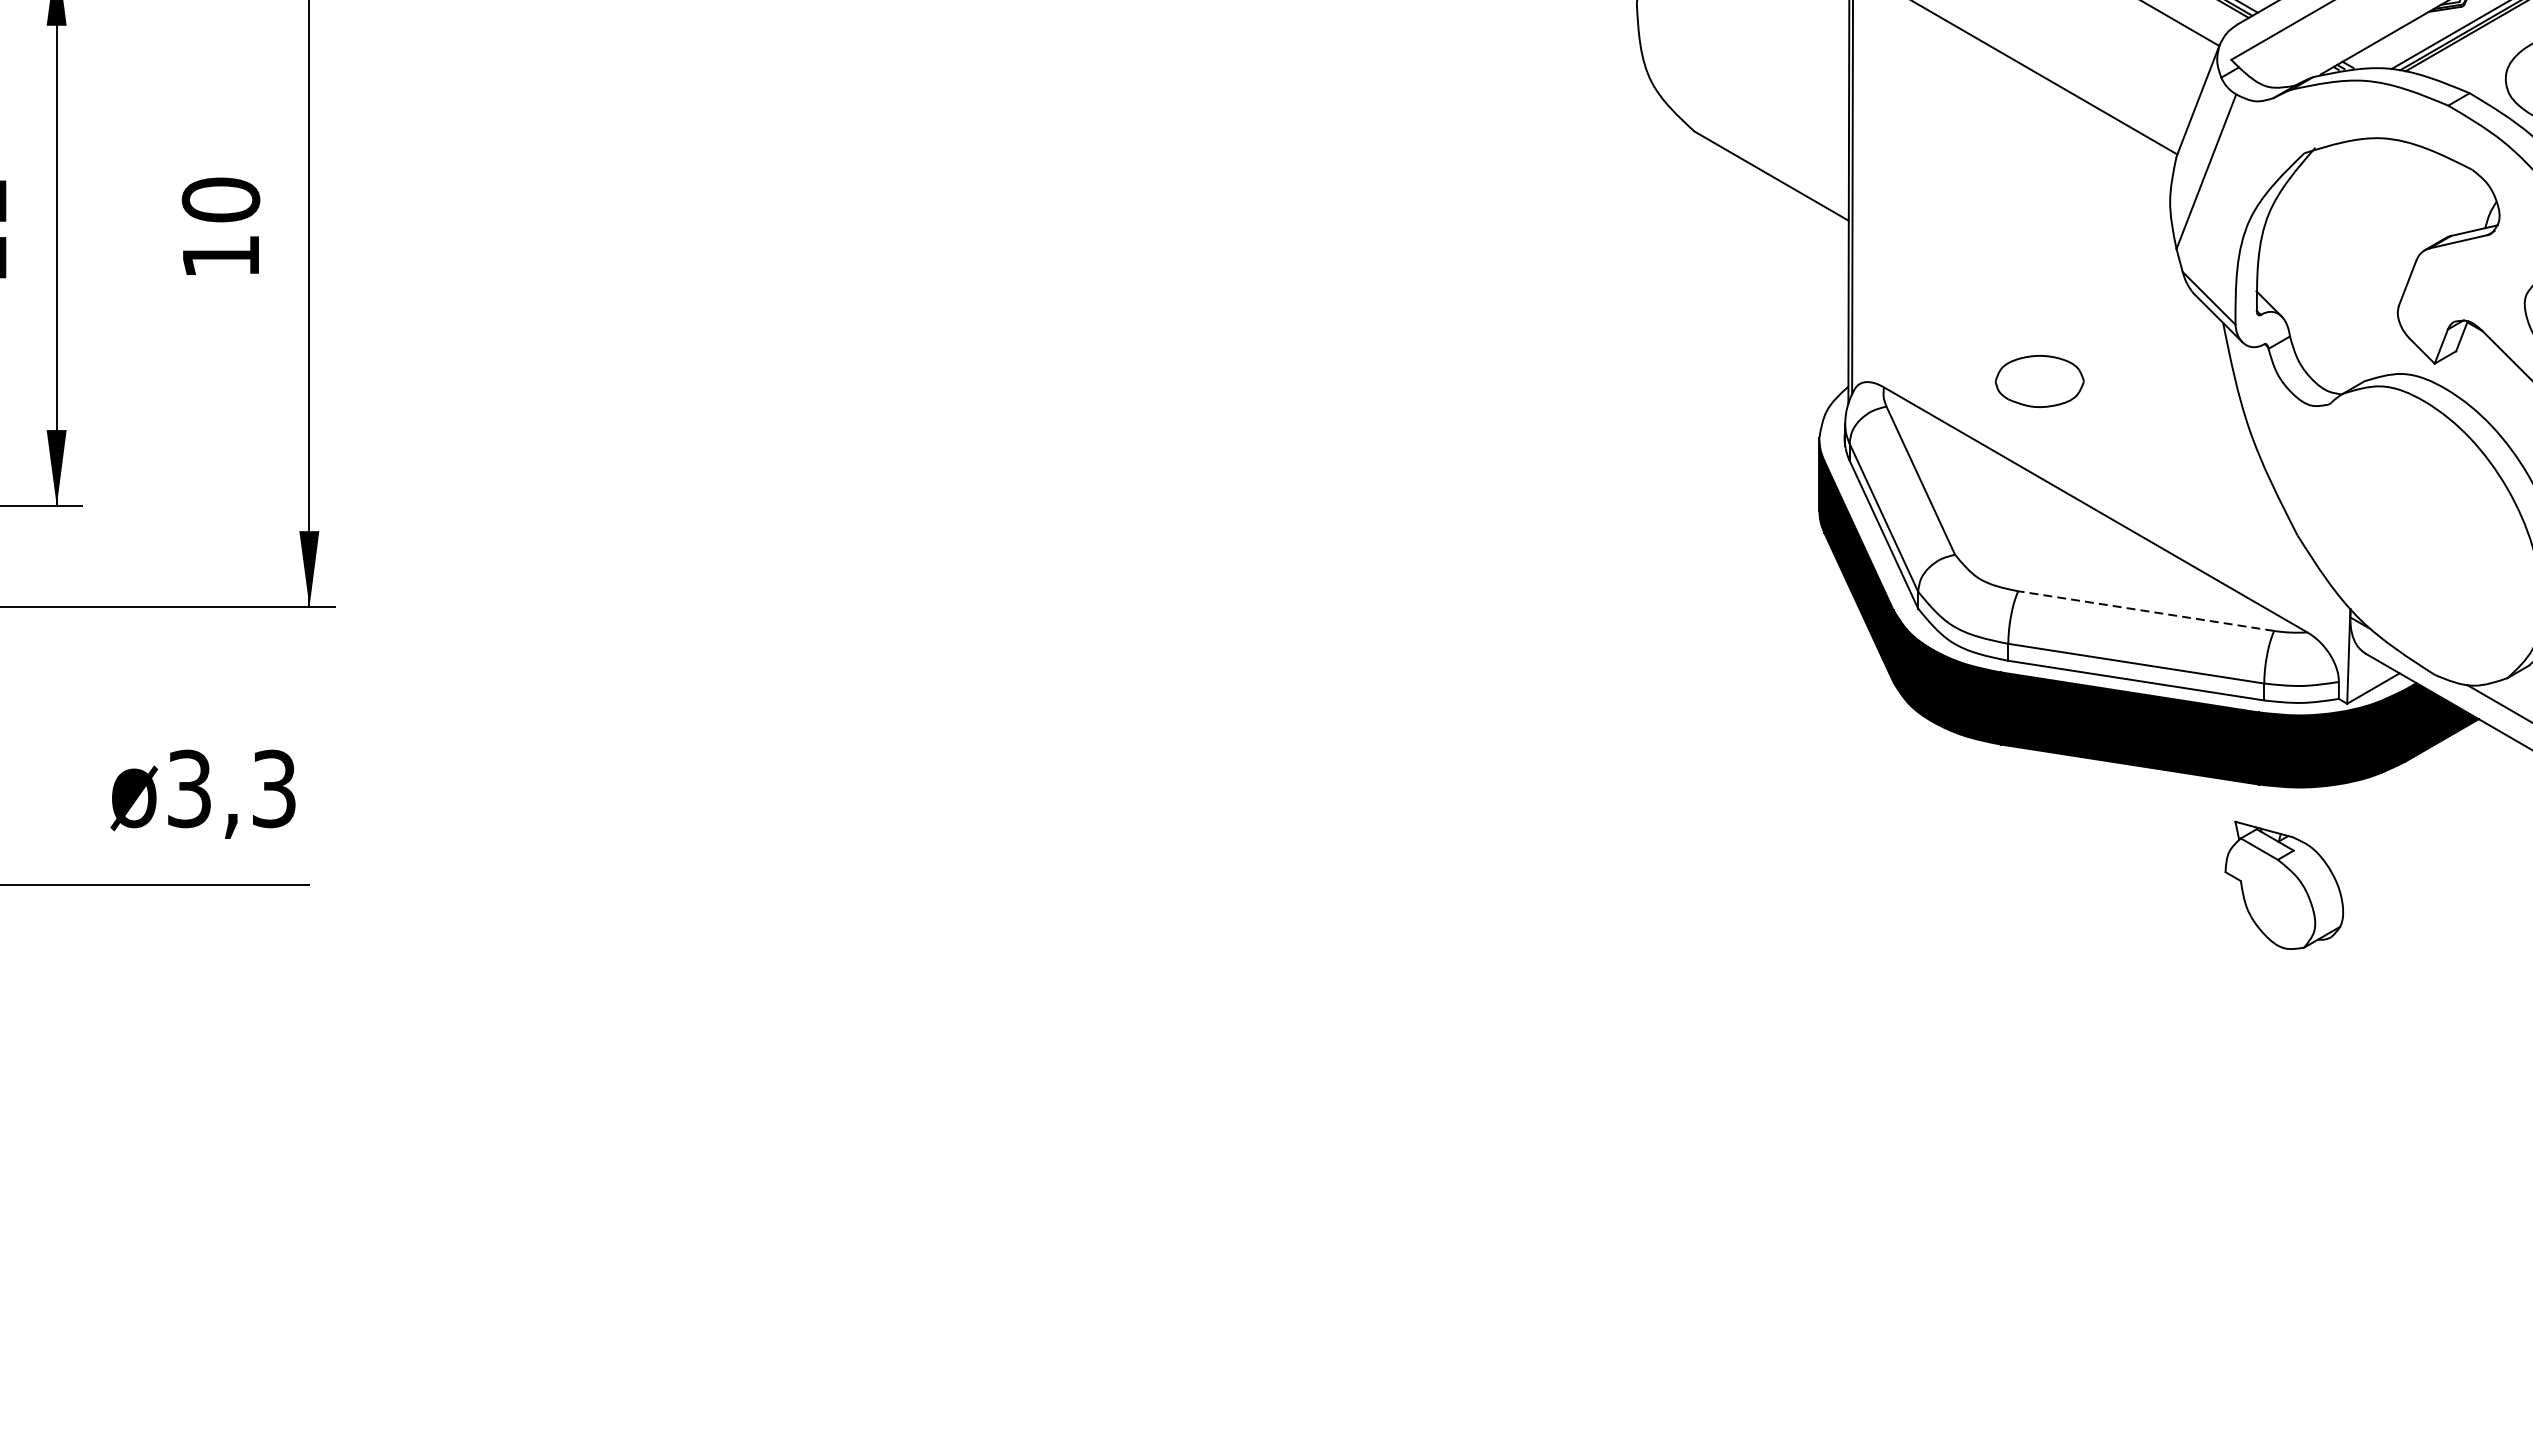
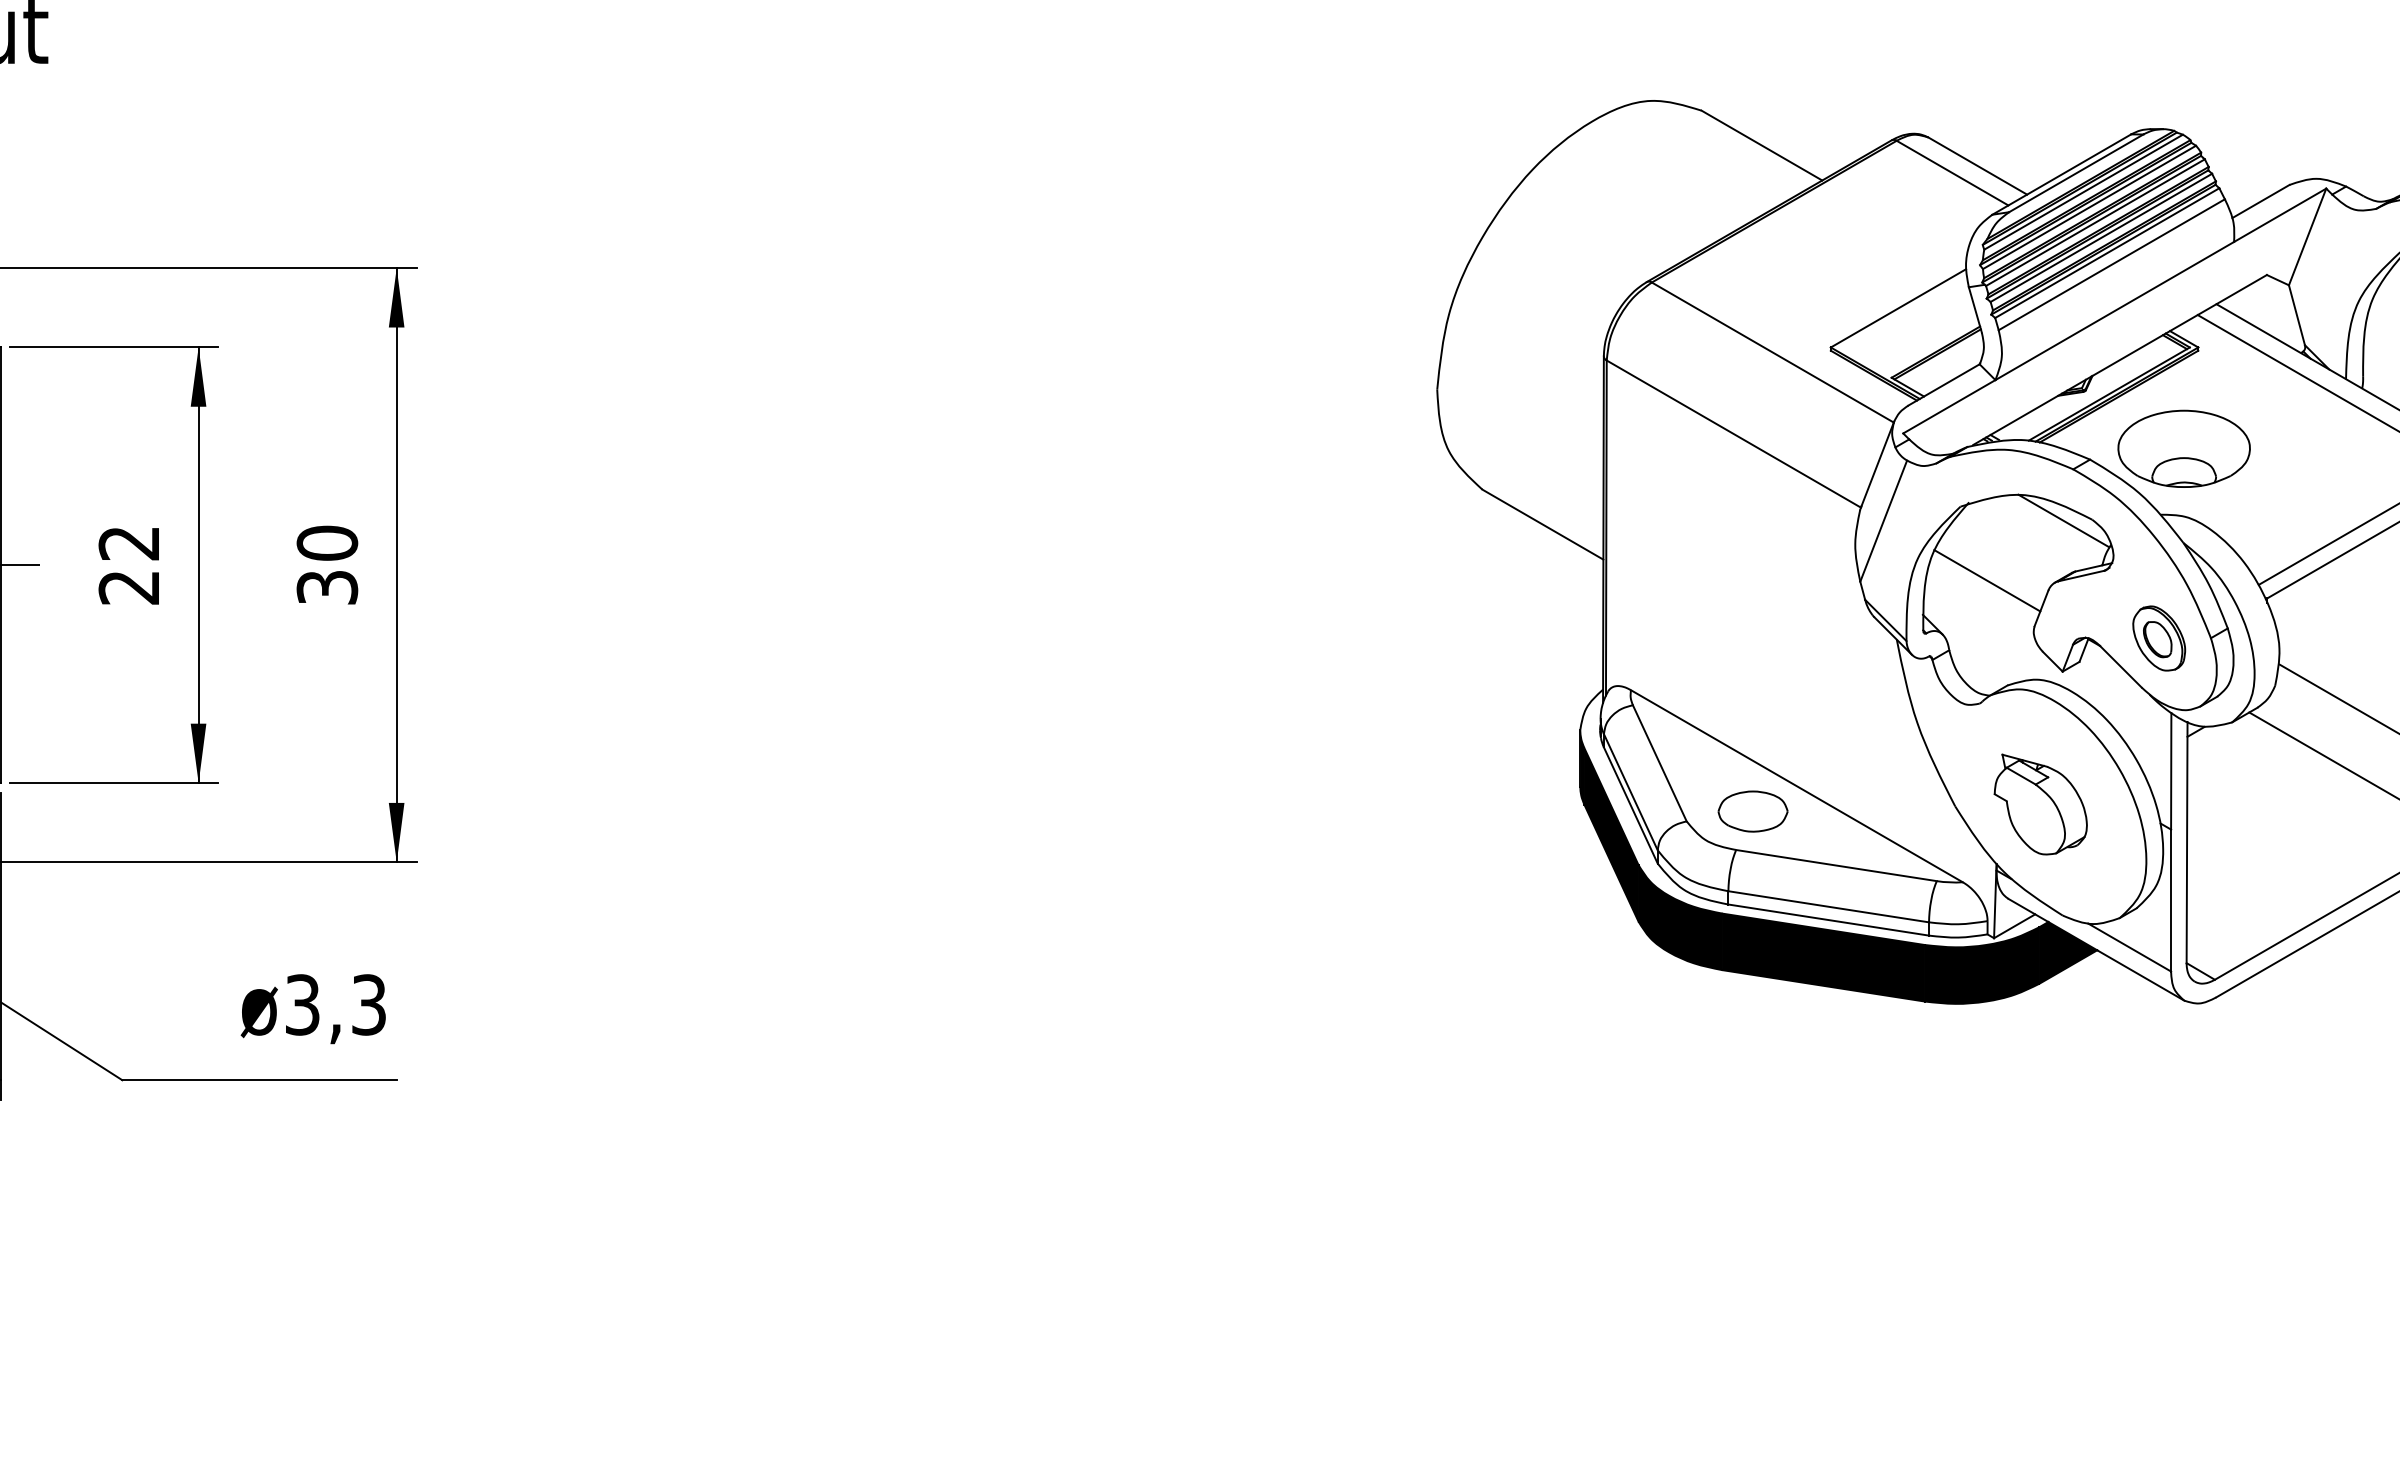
line: (2435, 170) -> (2063, 520), added
line: (2338, 247) -> (1987, 580), added
text: (221, 256) -> (327, 587), 10 -> 30
part: (2039, 381) -> (1752, 811), moved
line: (2146, 611) -> (1836, 865), dashed -> solid
part: (2283, 885) -> (2040, 804), moved

